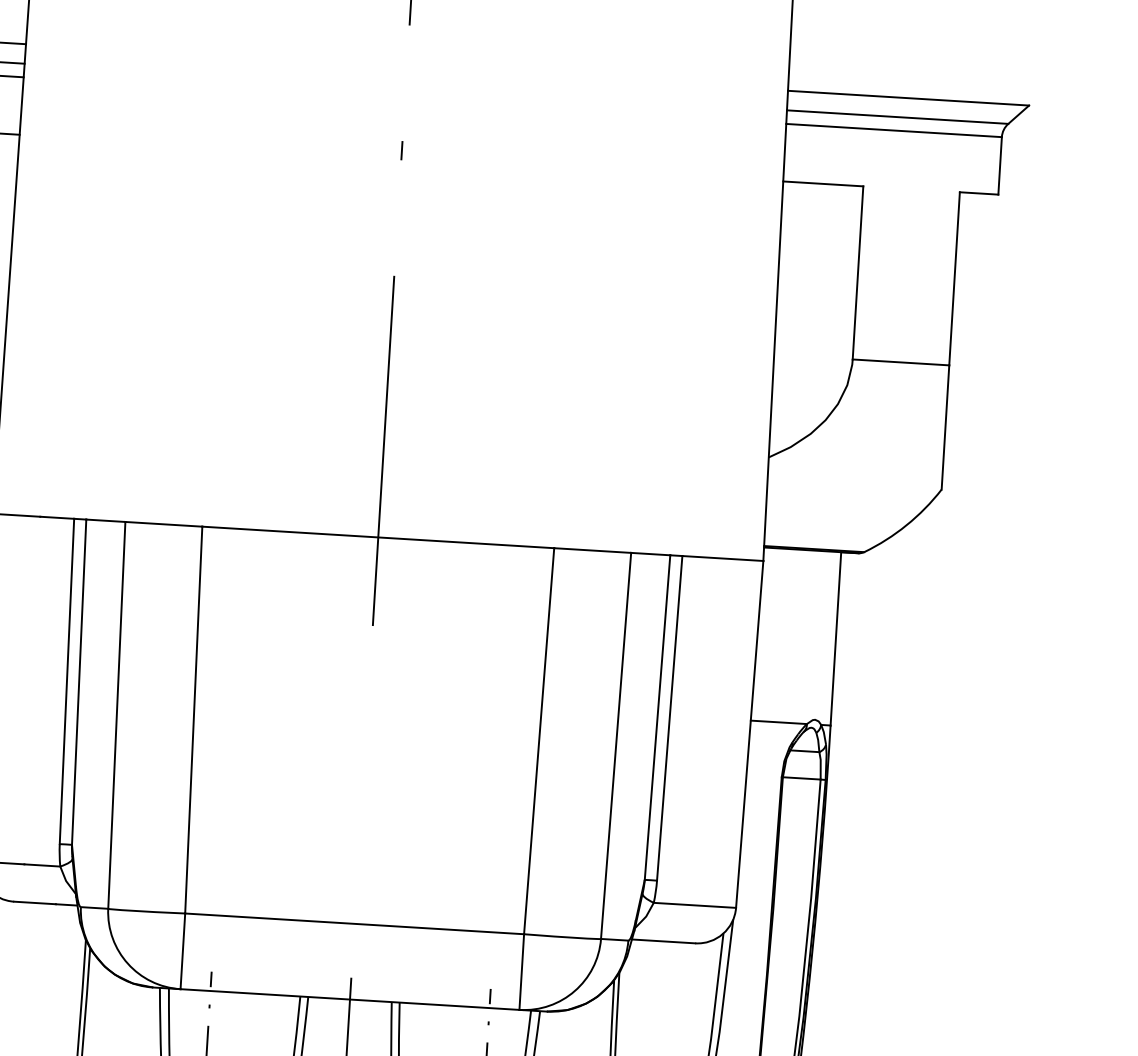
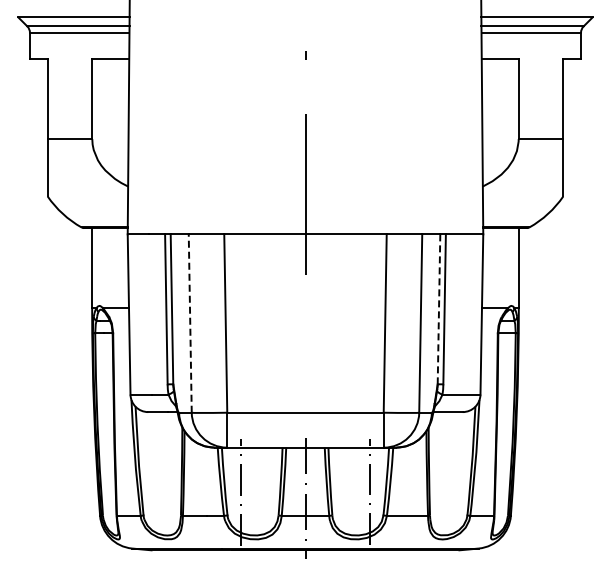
line: (117, 715) -> (190, 323), solid -> dashed
line: (658, 715) -> (439, 308), solid -> dashed

